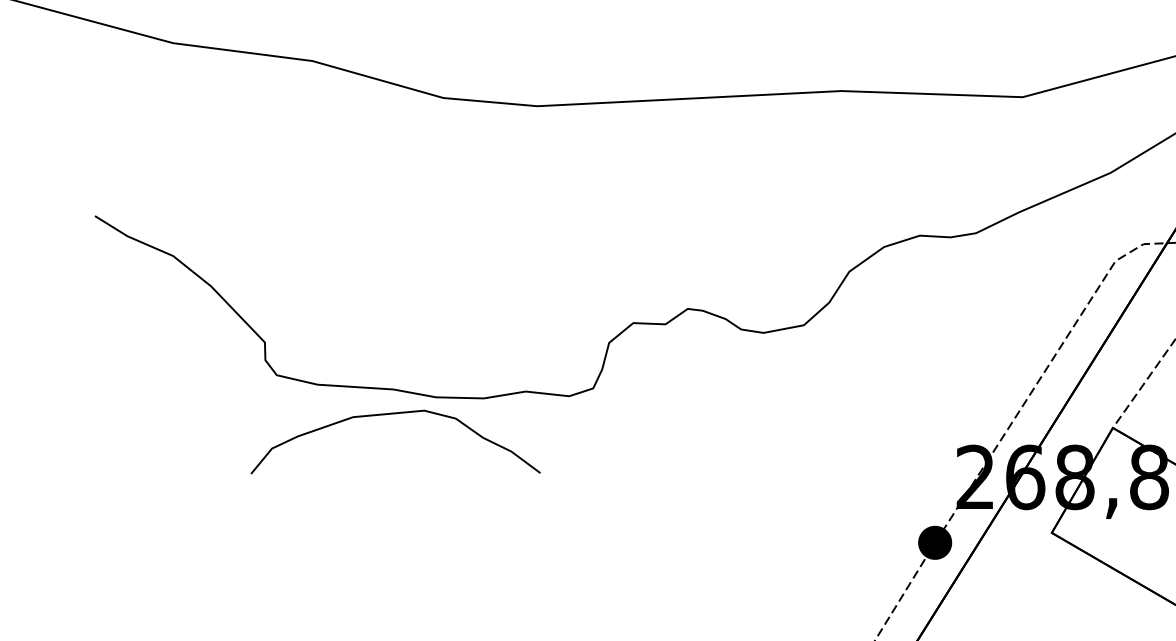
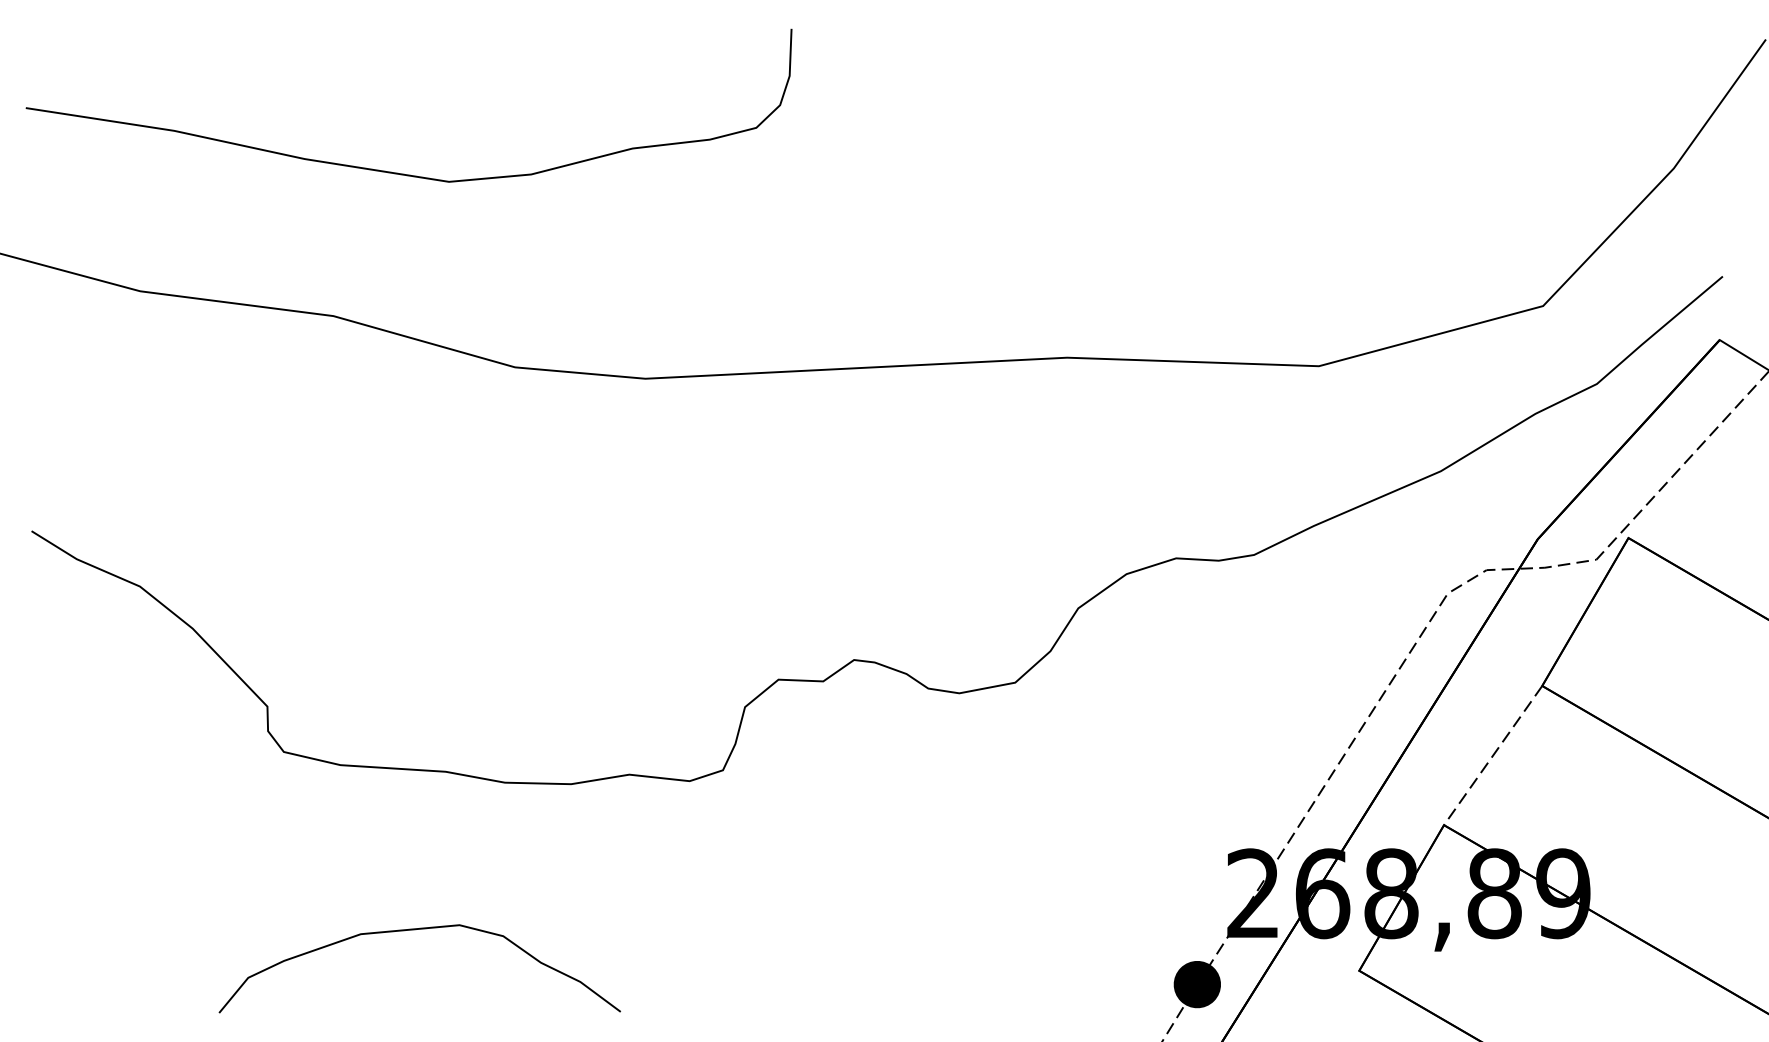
curve: (392, 414) -> (415, 930), moved

